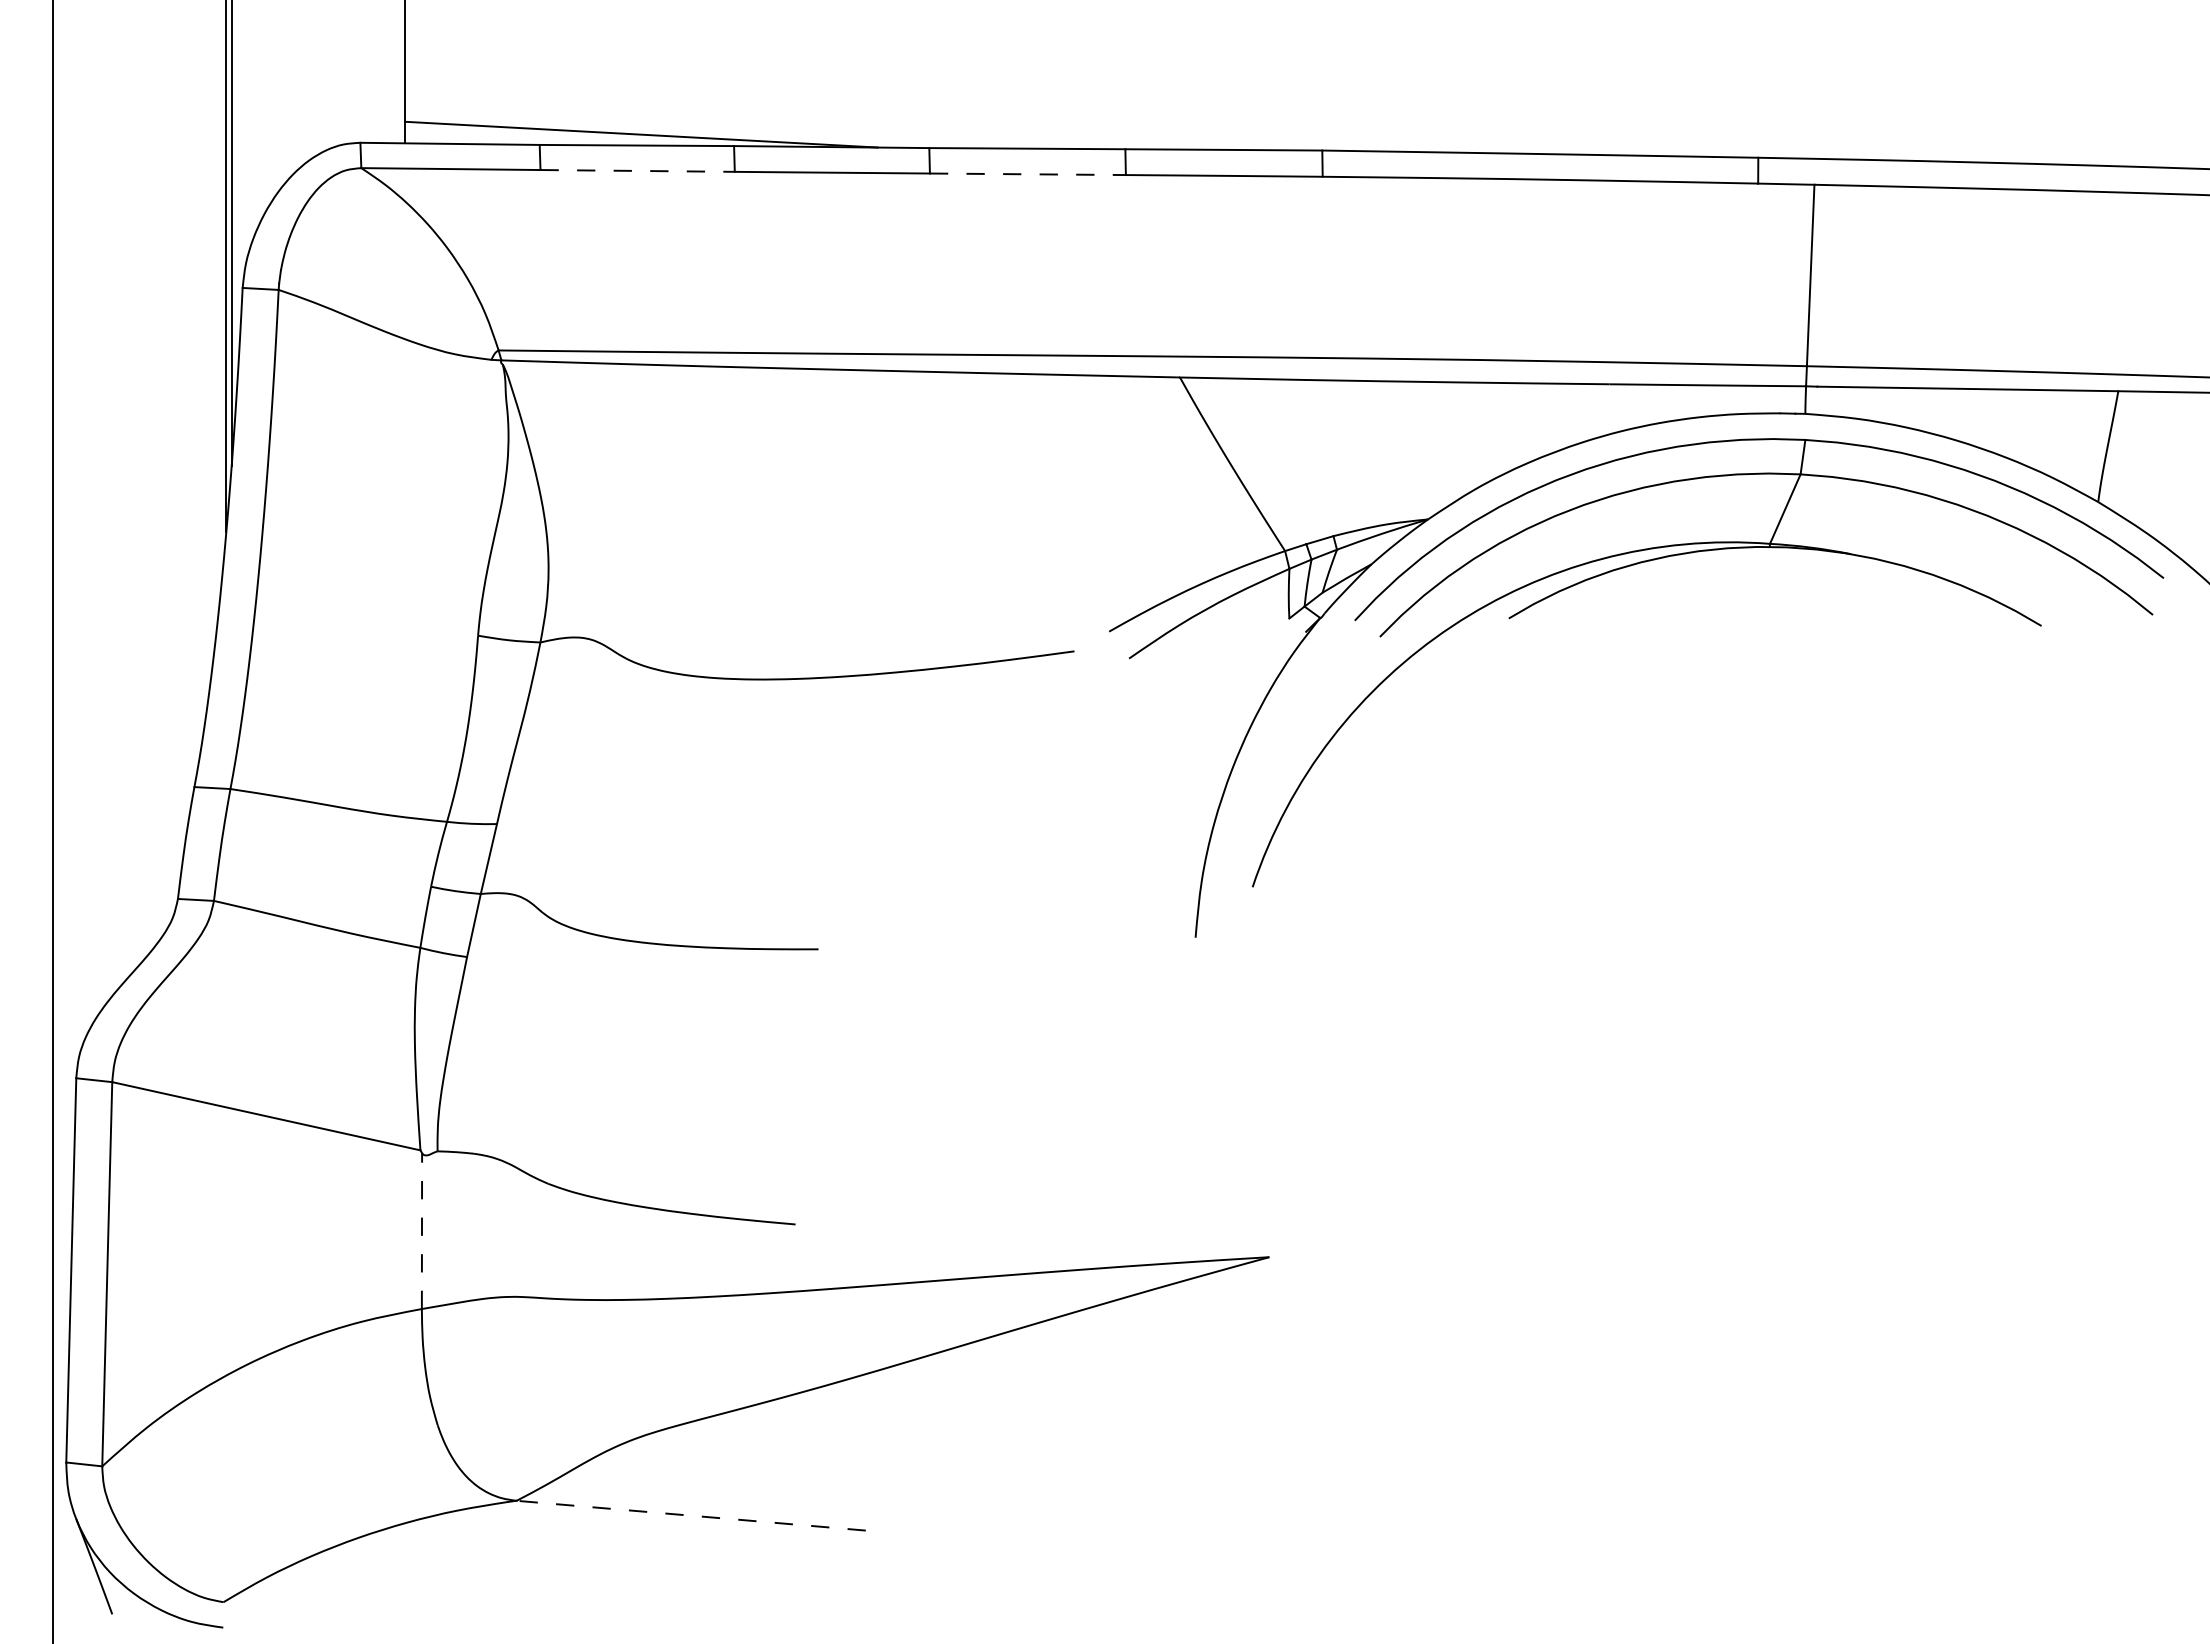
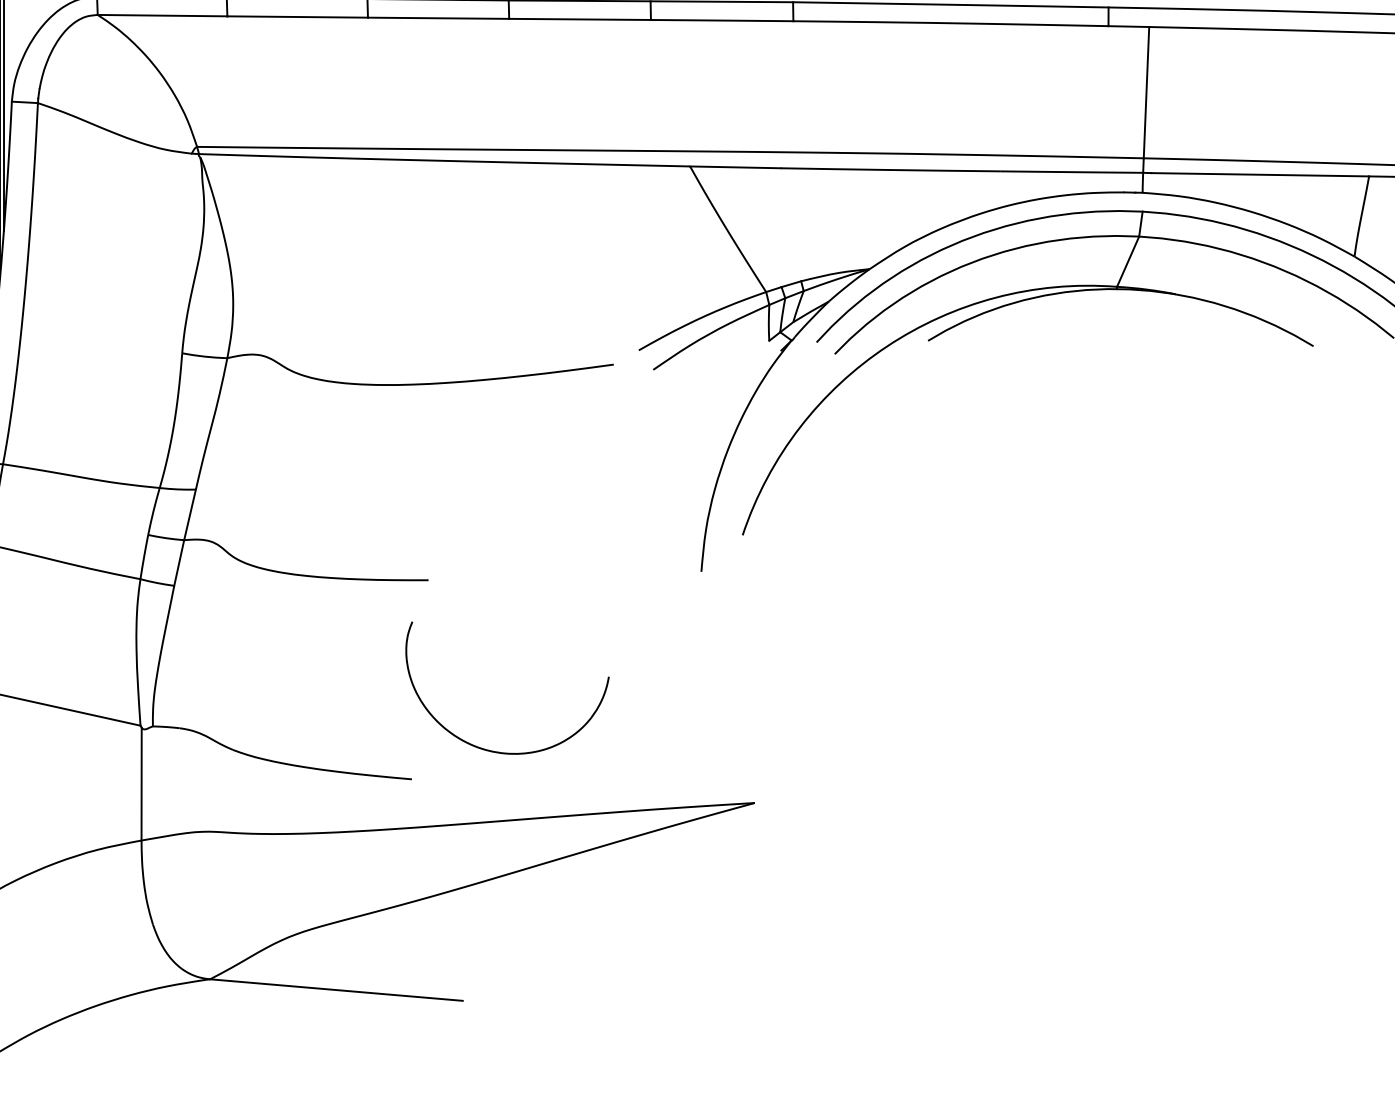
line: (638, 170) -> (298, 16), dashed -> solid
line: (1027, 174) -> (579, 19), dashed -> solid
curve: (910, 1185) -> (495, 751), added
line: (421, 1231) -> (141, 784), dashed -> solid
line: (690, 1515) -> (335, 989), dashed -> solid

